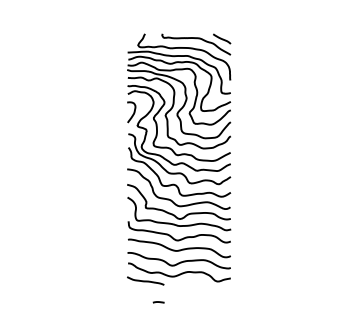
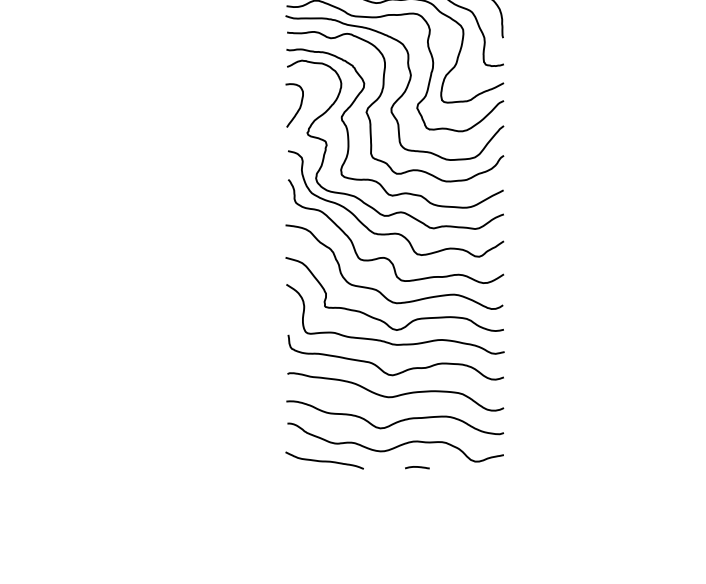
line: (158, 302) -> (416, 467), moved

